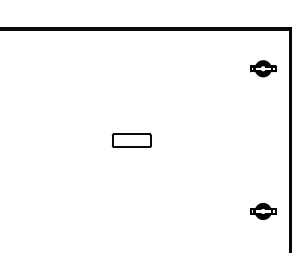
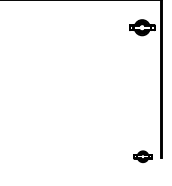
part: (263, 68) -> (142, 27), size x1.4
part: (131, 140) -> (48, 78), removed
part: (263, 211) -> (143, 156), moved

